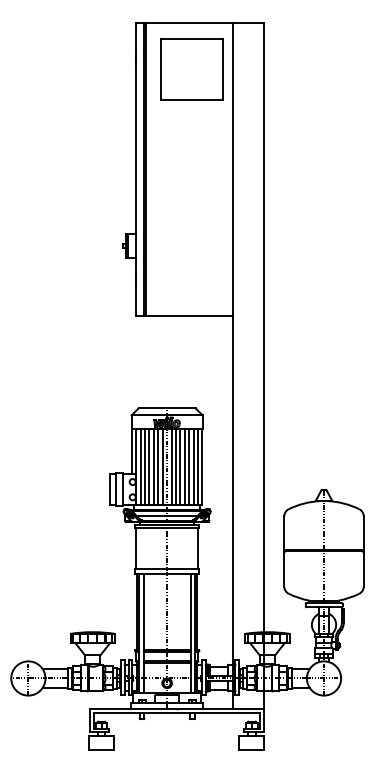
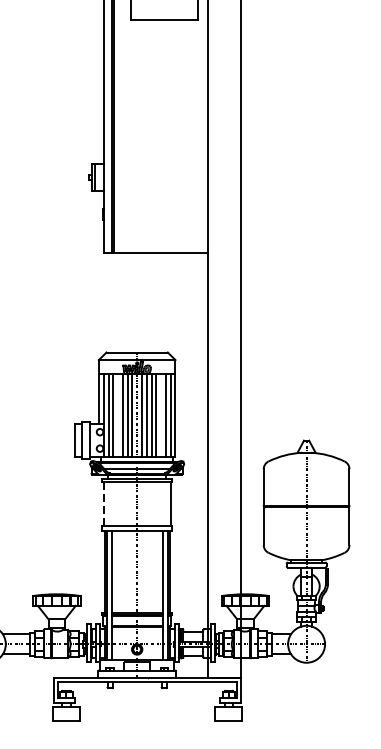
line: (149, 466) -> (118, 415), removed
line: (189, 466) -> (161, 415), removed
line: (136, 547) -> (104, 502), solid -> dashed

